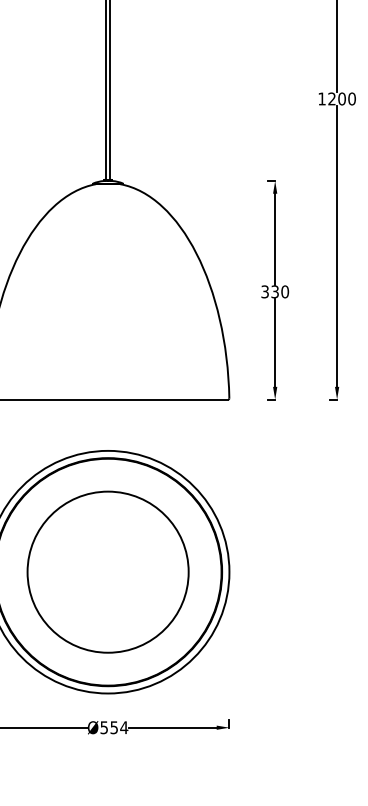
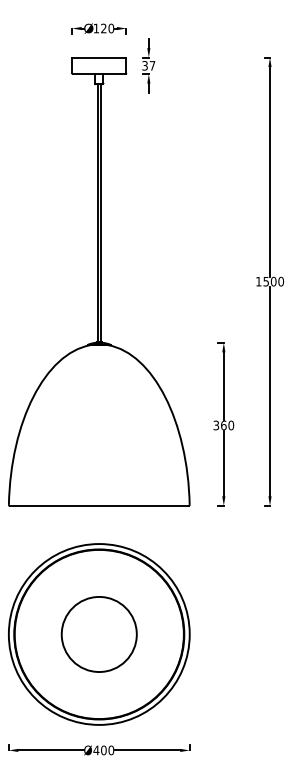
text: (331, 98) -> (265, 281), 1200 -> 1500
text: (274, 291) -> (223, 425), 330 -> 360
circle: (107, 572) -> (98, 634), size x0.62
text: (113, 727) -> (103, 750), Ø554 -> Ø400

